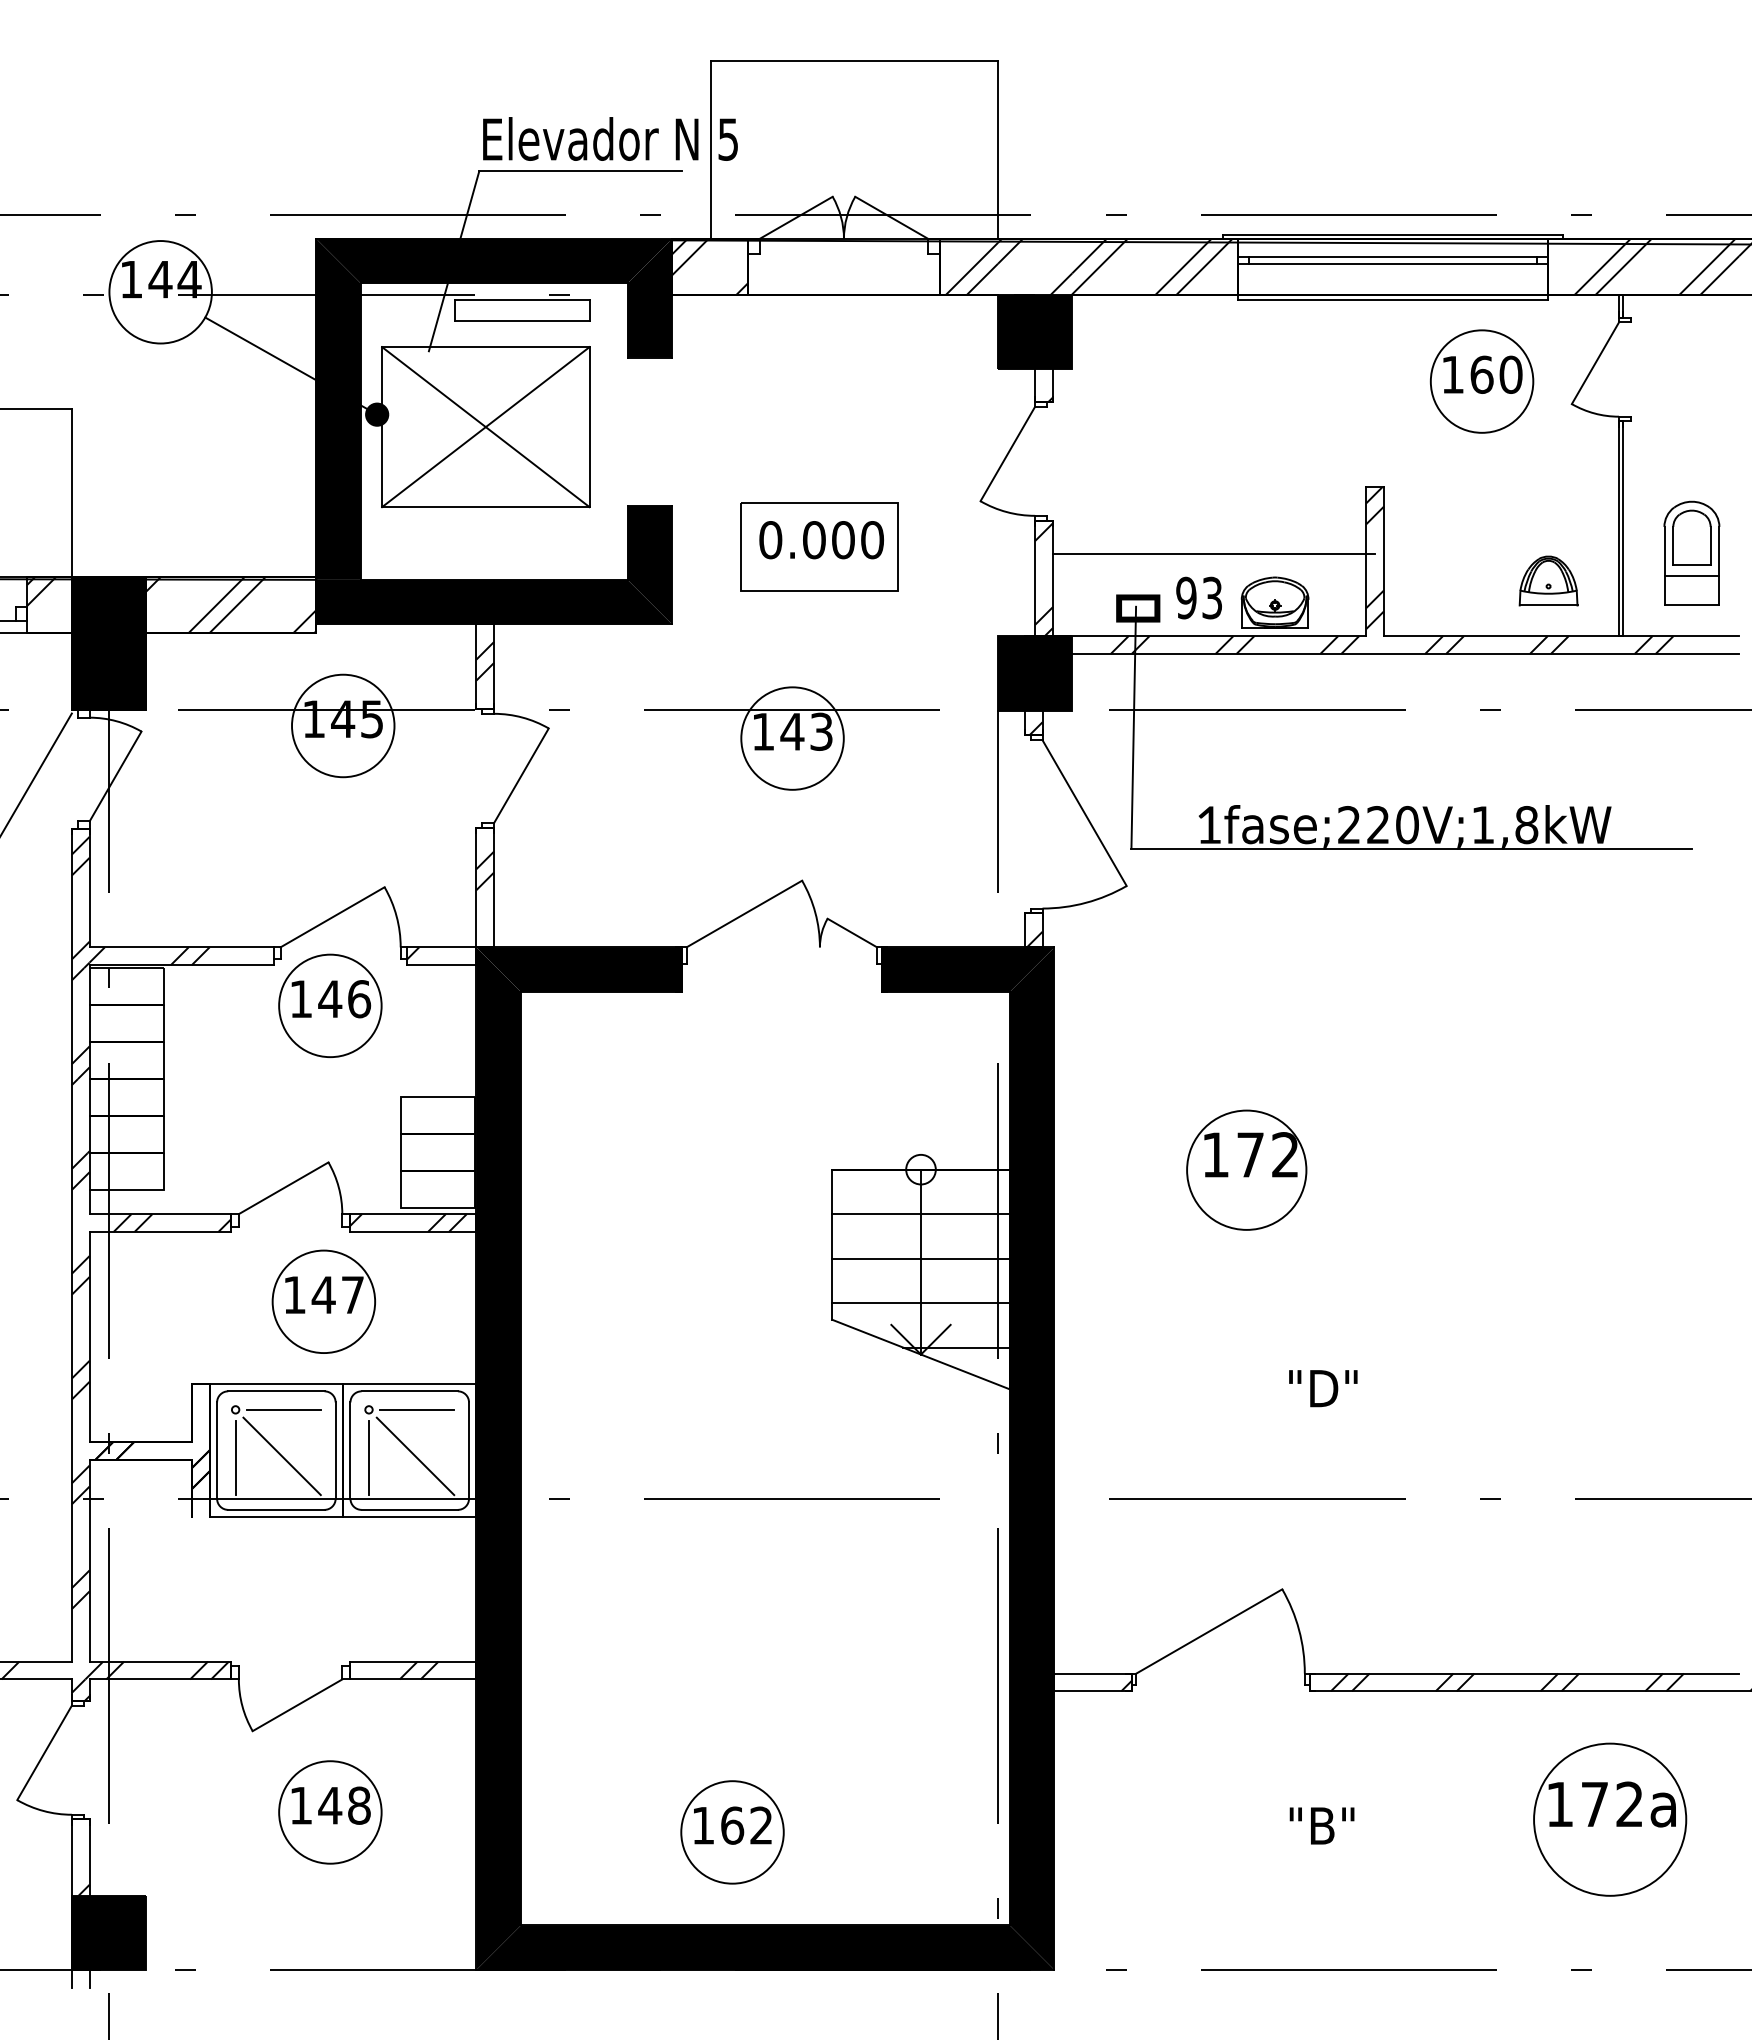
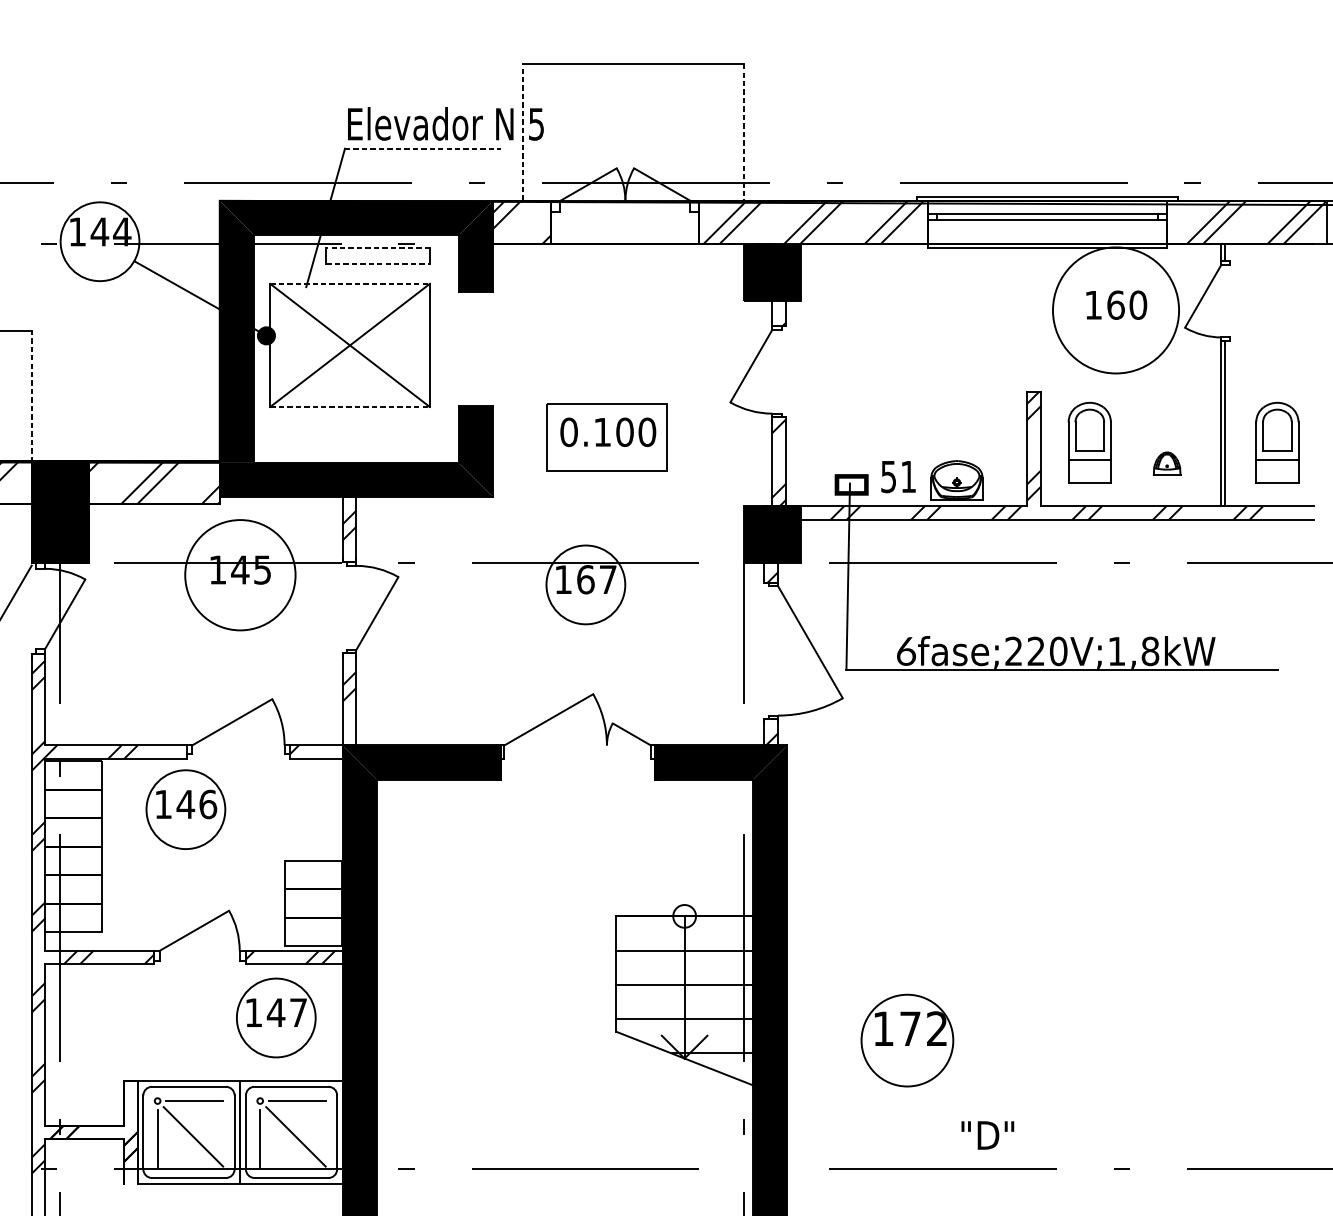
line: (710, 150) -> (522, 132), solid -> dashed
line: (998, 150) -> (744, 132), solid -> dashed
line: (580, 171) -> (422, 148), solid -> dashed
line: (521, 300) -> (377, 248), solid -> dashed
line: (522, 320) -> (378, 263), solid -> dashed
line: (485, 347) -> (349, 284), solid -> dashed
circle: (1481, 381) -> (1115, 310), size x1.6
line: (71, 493) -> (31, 396), solid -> dashed
line: (485, 507) -> (349, 407), solid -> dashed
text: (814, 540) -> (602, 432), 0.000 -> 0.100
part: (1447, 552) -> (1089, 441), added
line: (1213, 554) -> (909, 443), removed
part: (1548, 580) -> (1167, 463), size x0.6
text: (1198, 597) -> (898, 476), 93 -> 51
circle: (343, 725) -> (240, 574), size x1.4
text: (806, 731) -> (596, 579), 143 -> 167
text: (1209, 824) -> (906, 650), 1 -> 6
part: (330, 1005) -> (186, 809), moved
part: (1246, 1169) -> (907, 1040), moved
part: (323, 1301) -> (275, 1017), moved
text: (1323, 1388) -> (987, 1135), moved

